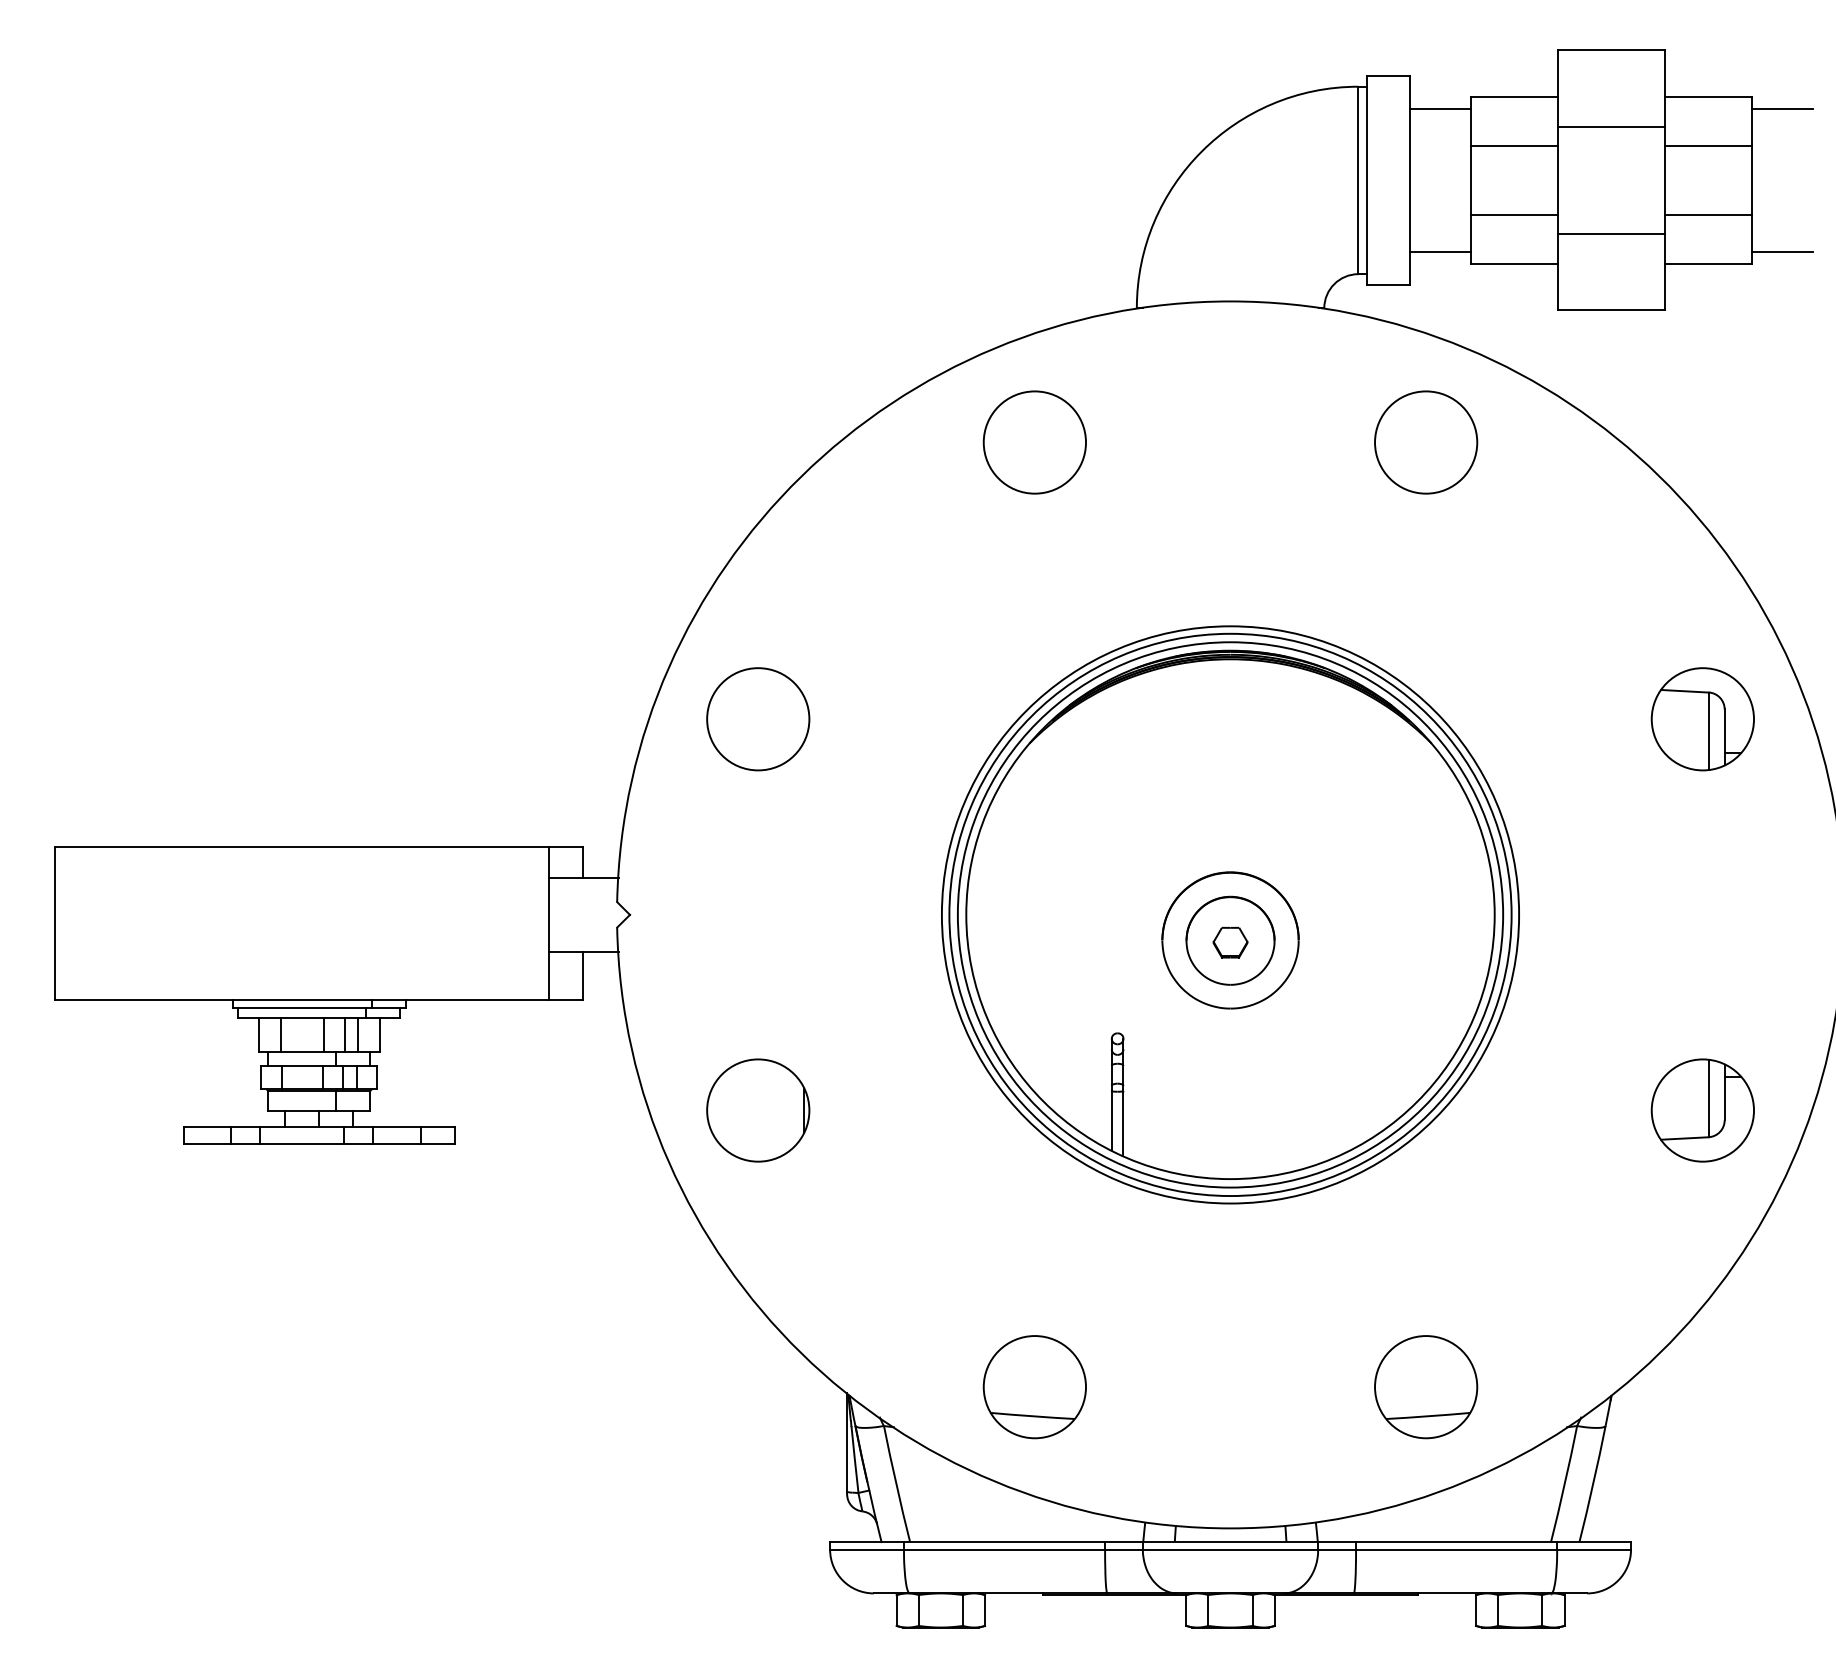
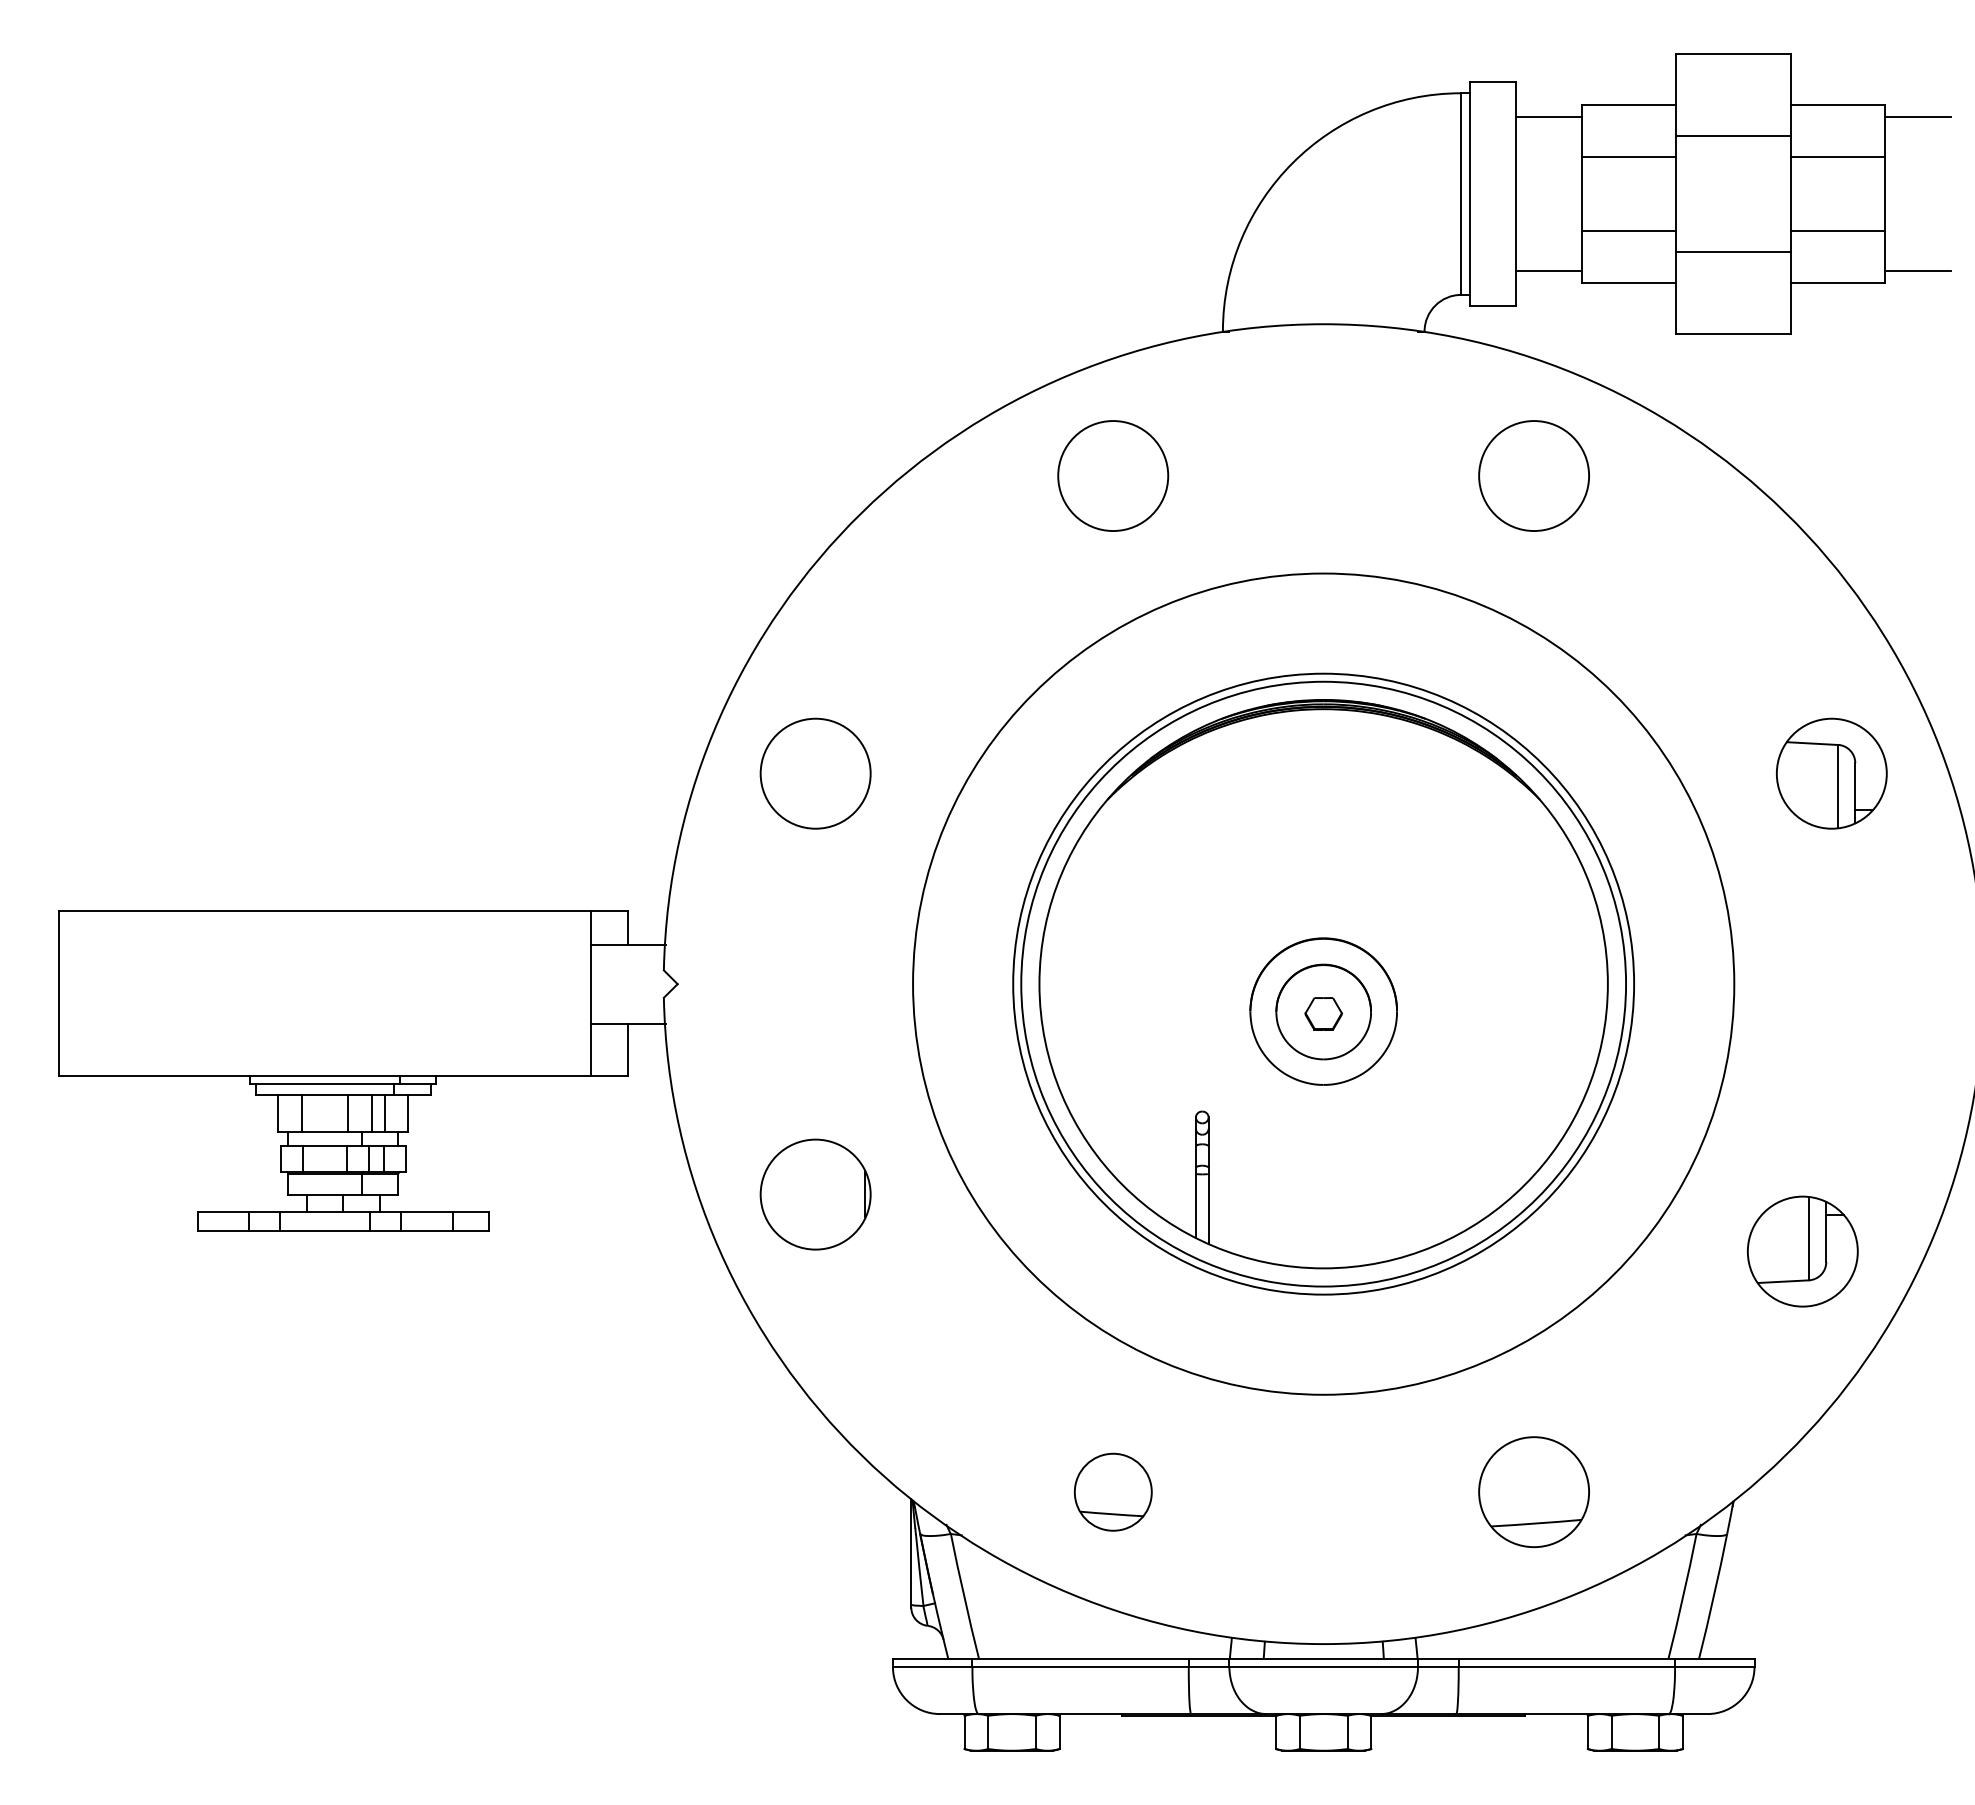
circle: (1230, 914) -> (1323, 983), size x1.4
part: (1702, 1110) -> (1802, 1251), moved
part: (1035, 1387) -> (1113, 1492), size x0.7

